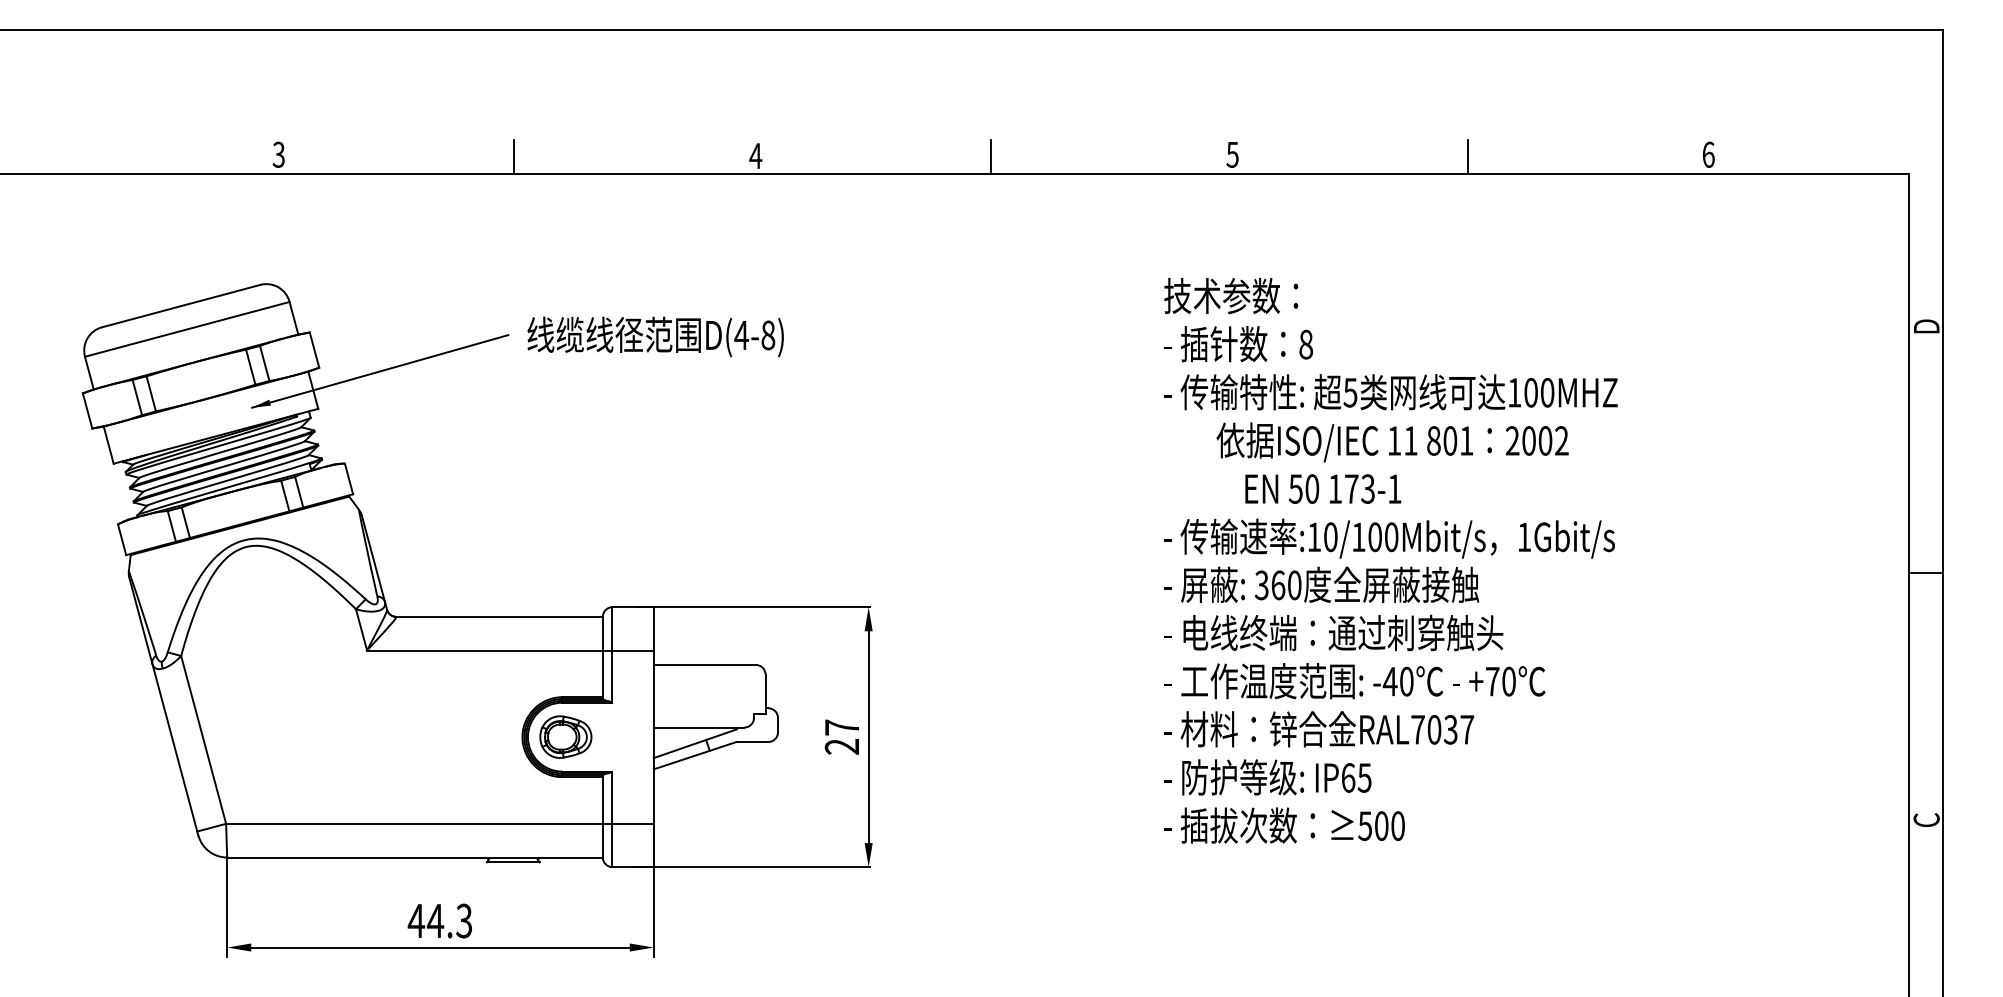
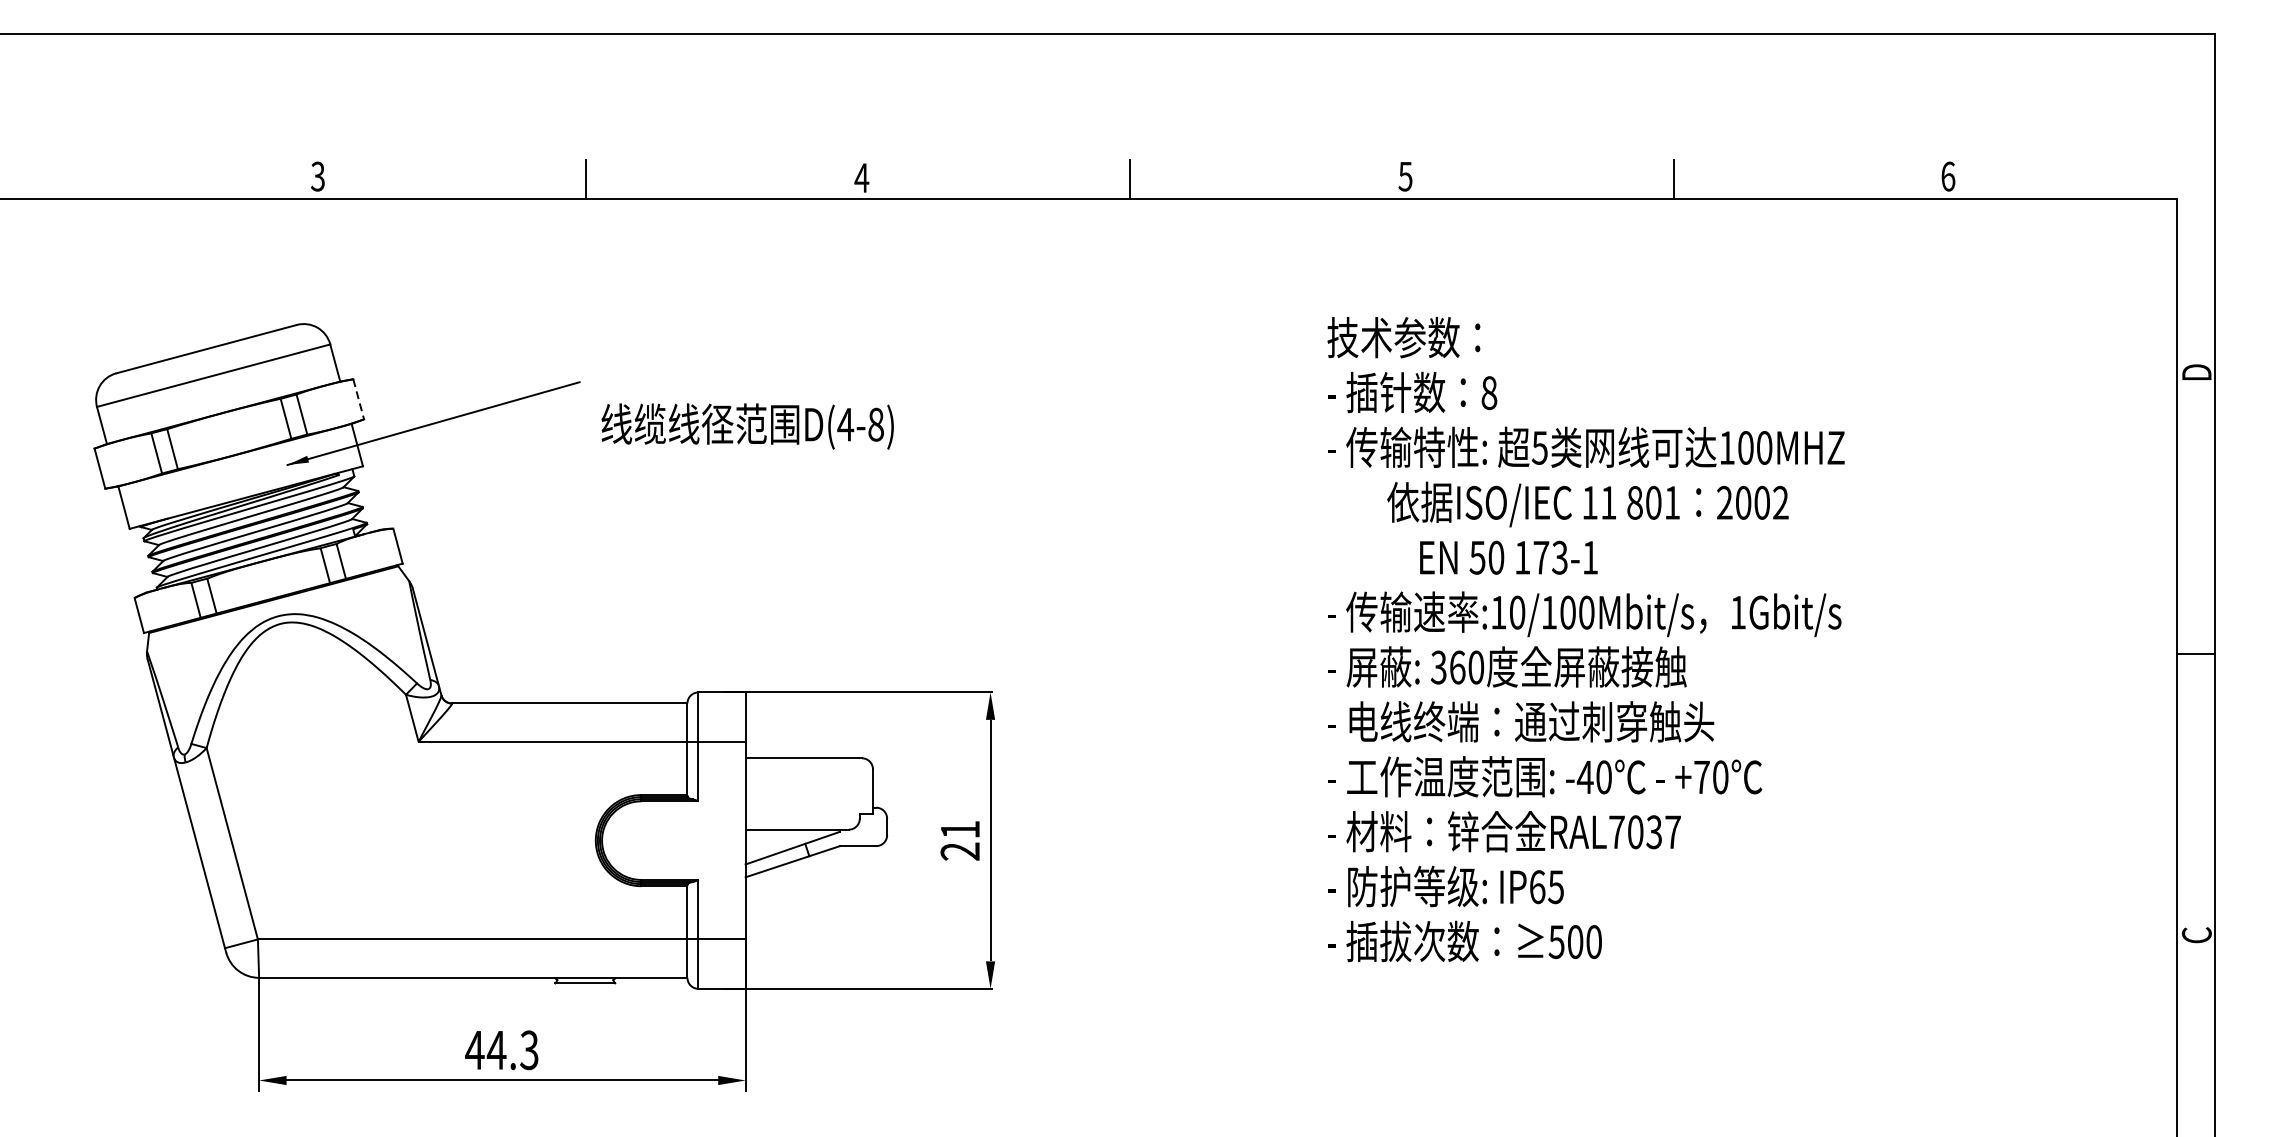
text: (655, 336) -> (747, 425), moved
line: (314, 350) -> (358, 399), solid -> dashed
text: (841, 727) -> (959, 829), 27 -> 21
part: (565, 736) -> (644, 839), removed

